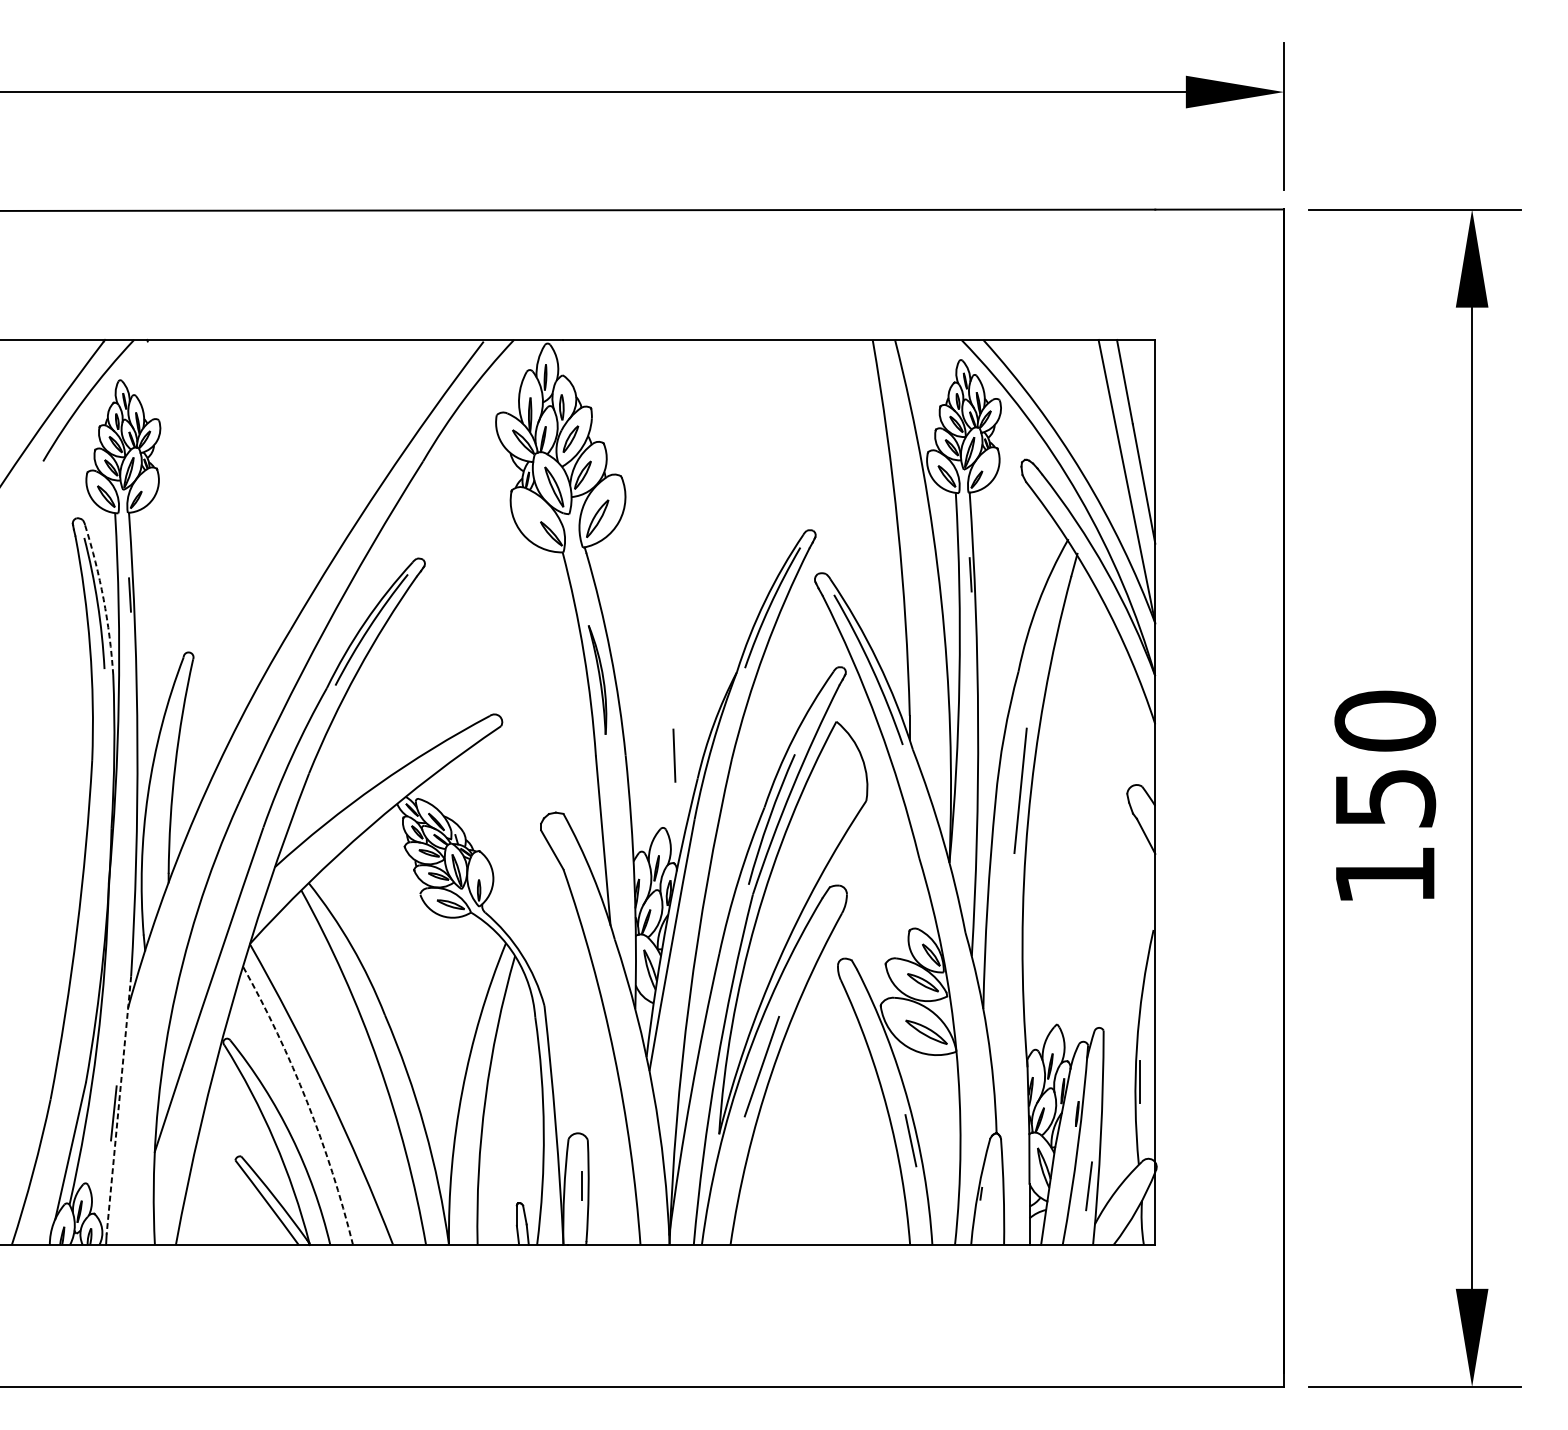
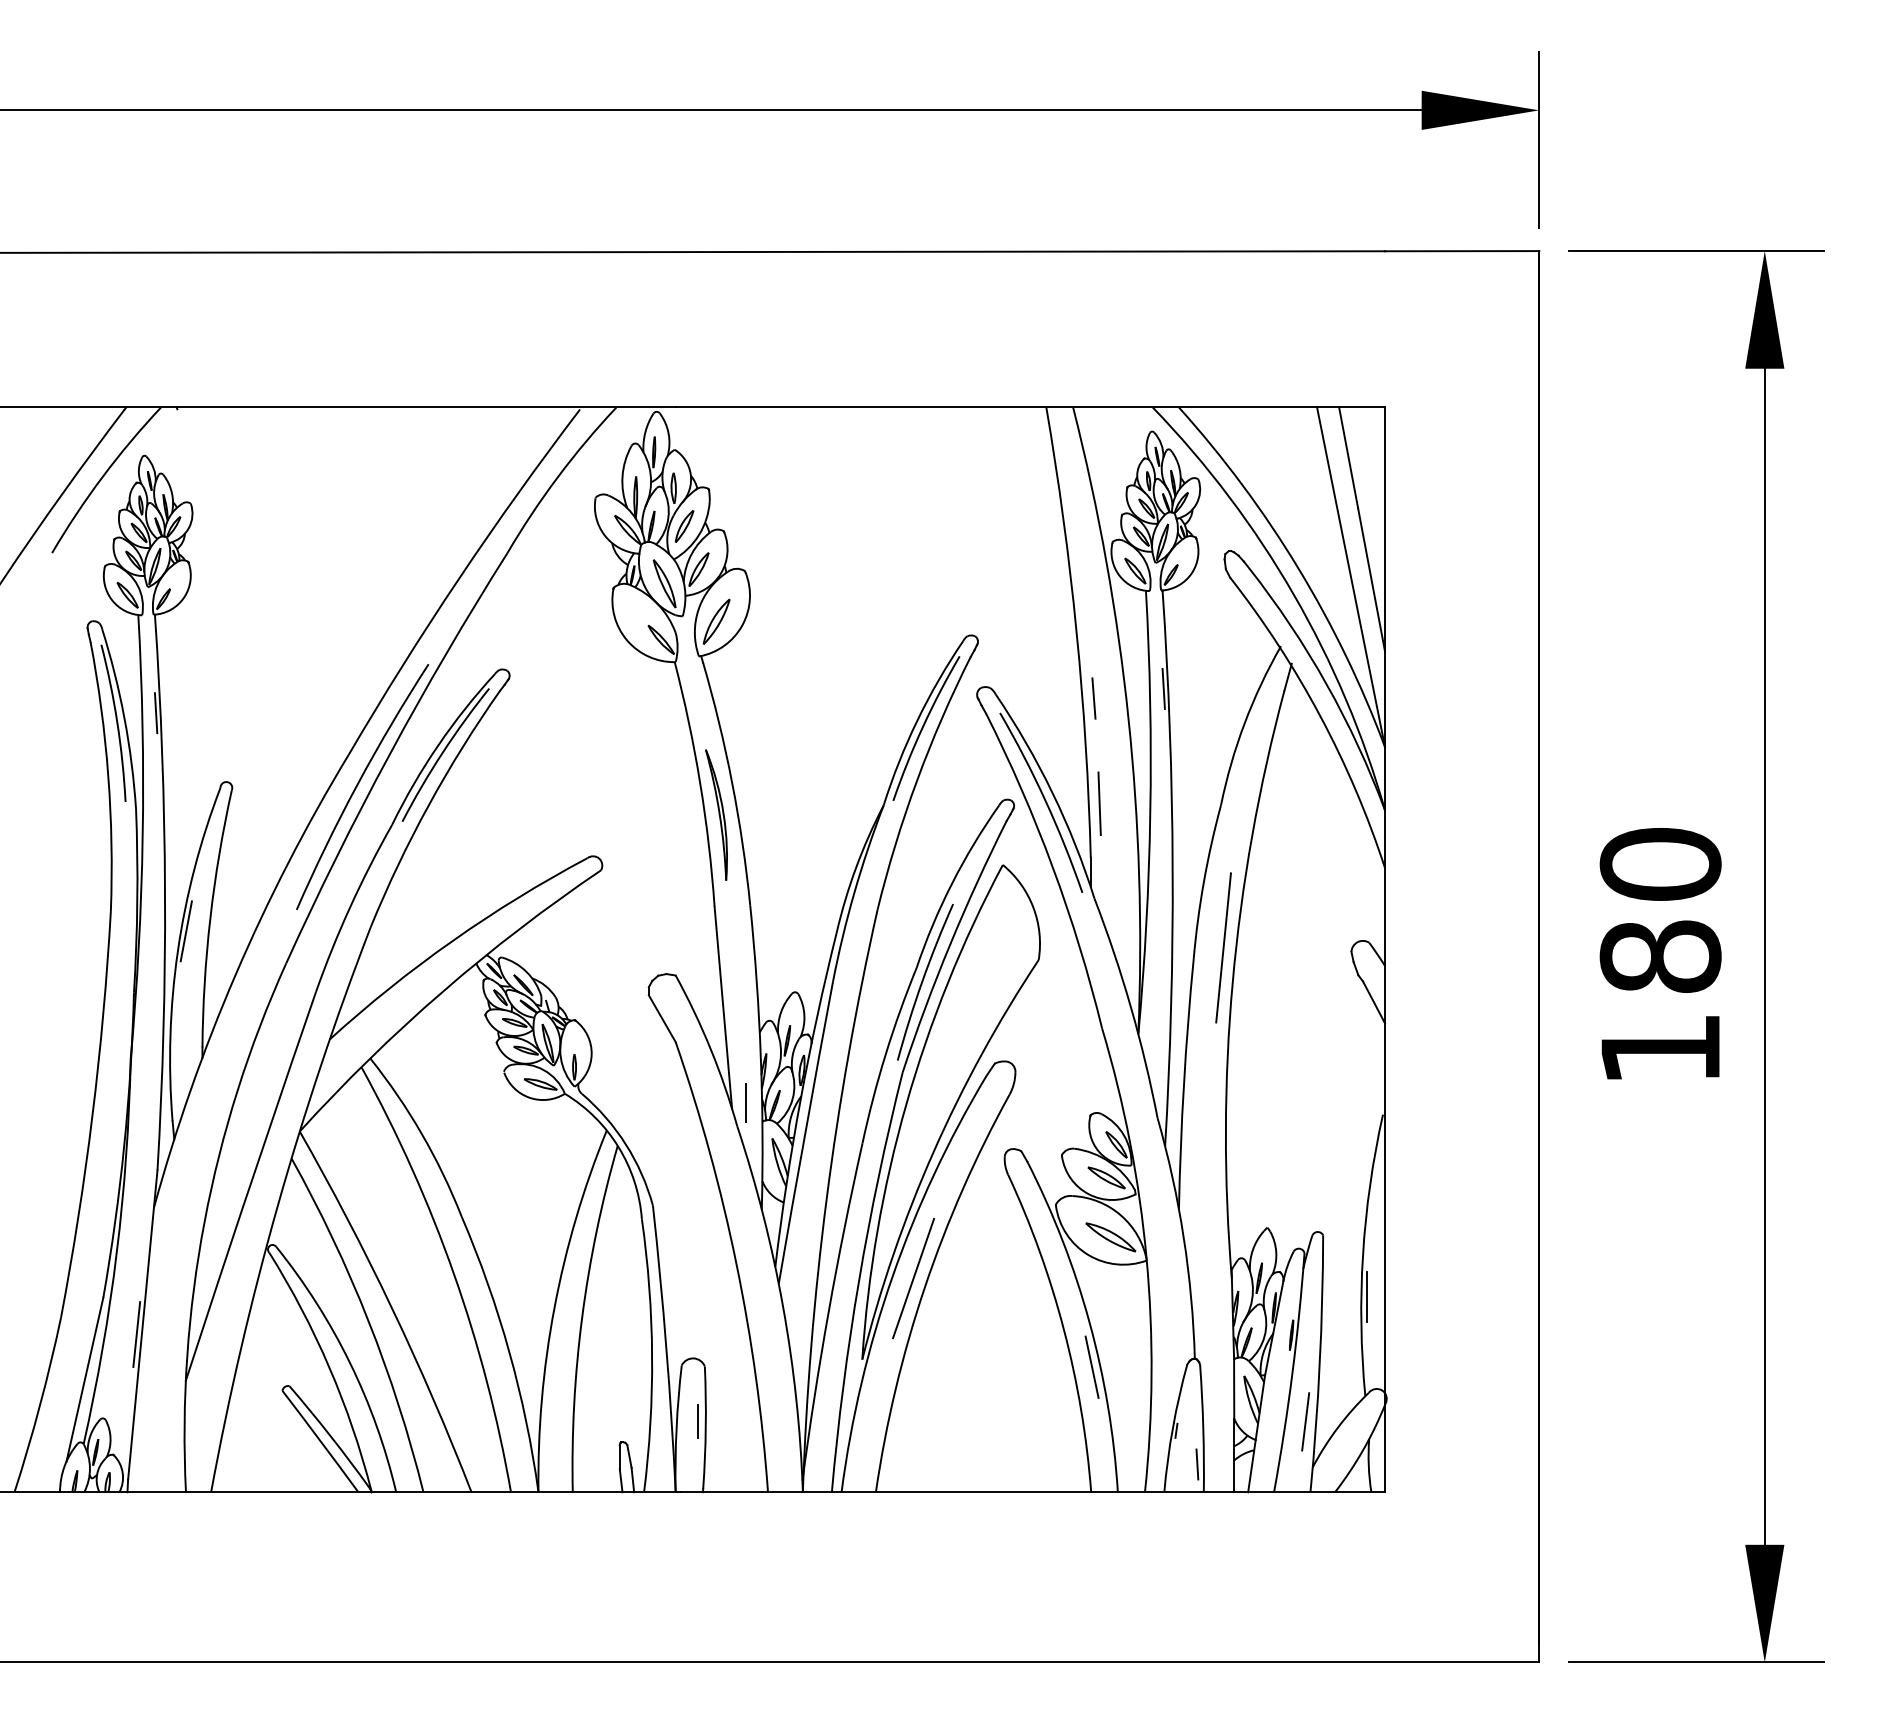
line: (912, 582) -> (1093, 698), added
arc: (103, 599) -> (124, 718), dashed -> solid
arc: (298, 655) -> (358, 785), added
line: (674, 755) -> (1099, 803), moved
line: (154, 777) -> (185, 931), added
text: (1385, 798) -> (1660, 956), 150 -> 180
line: (621, 919) -> (745, 1102), added
arc: (307, 1102) -> (368, 1321), dashed -> solid
line: (118, 1105) -> (142, 1325), dashed -> solid
line: (998, 1221) -> (1197, 1464), added

